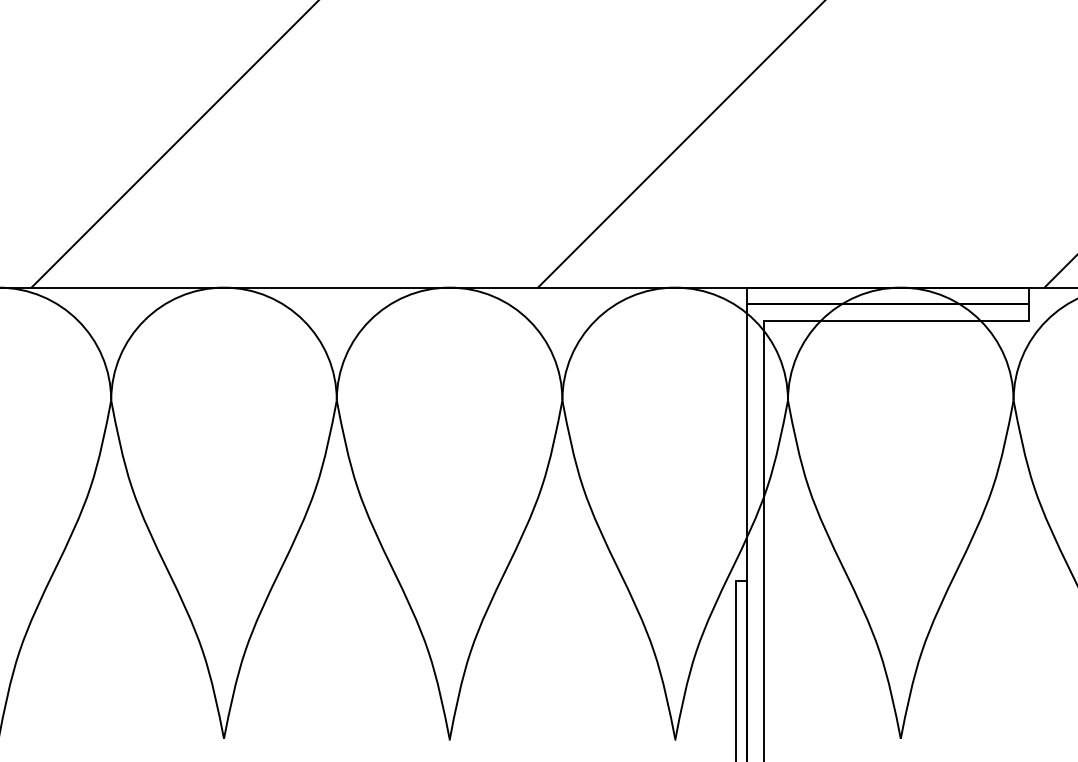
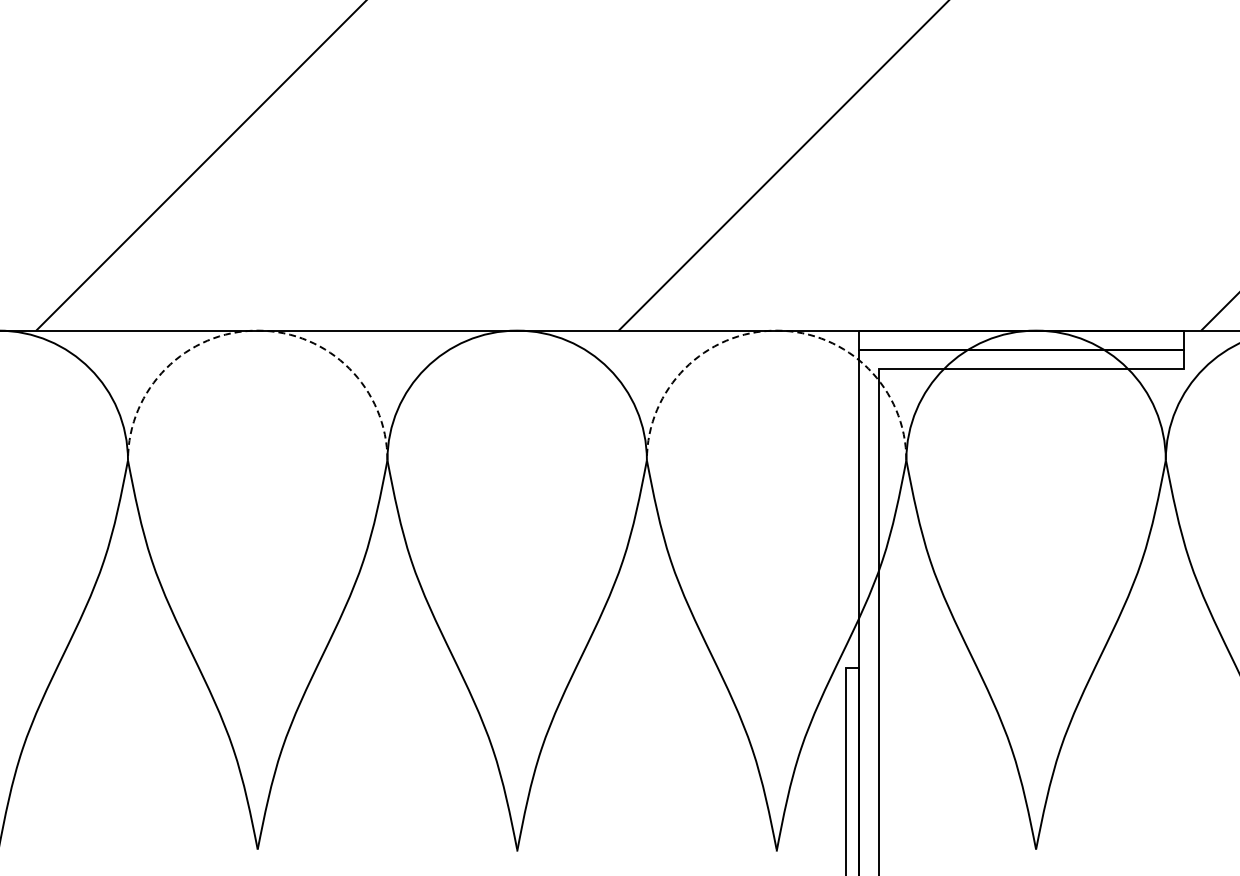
arc: (223, 287) -> (257, 330), solid -> dashed
arc: (675, 287) -> (776, 330), solid -> dashed

